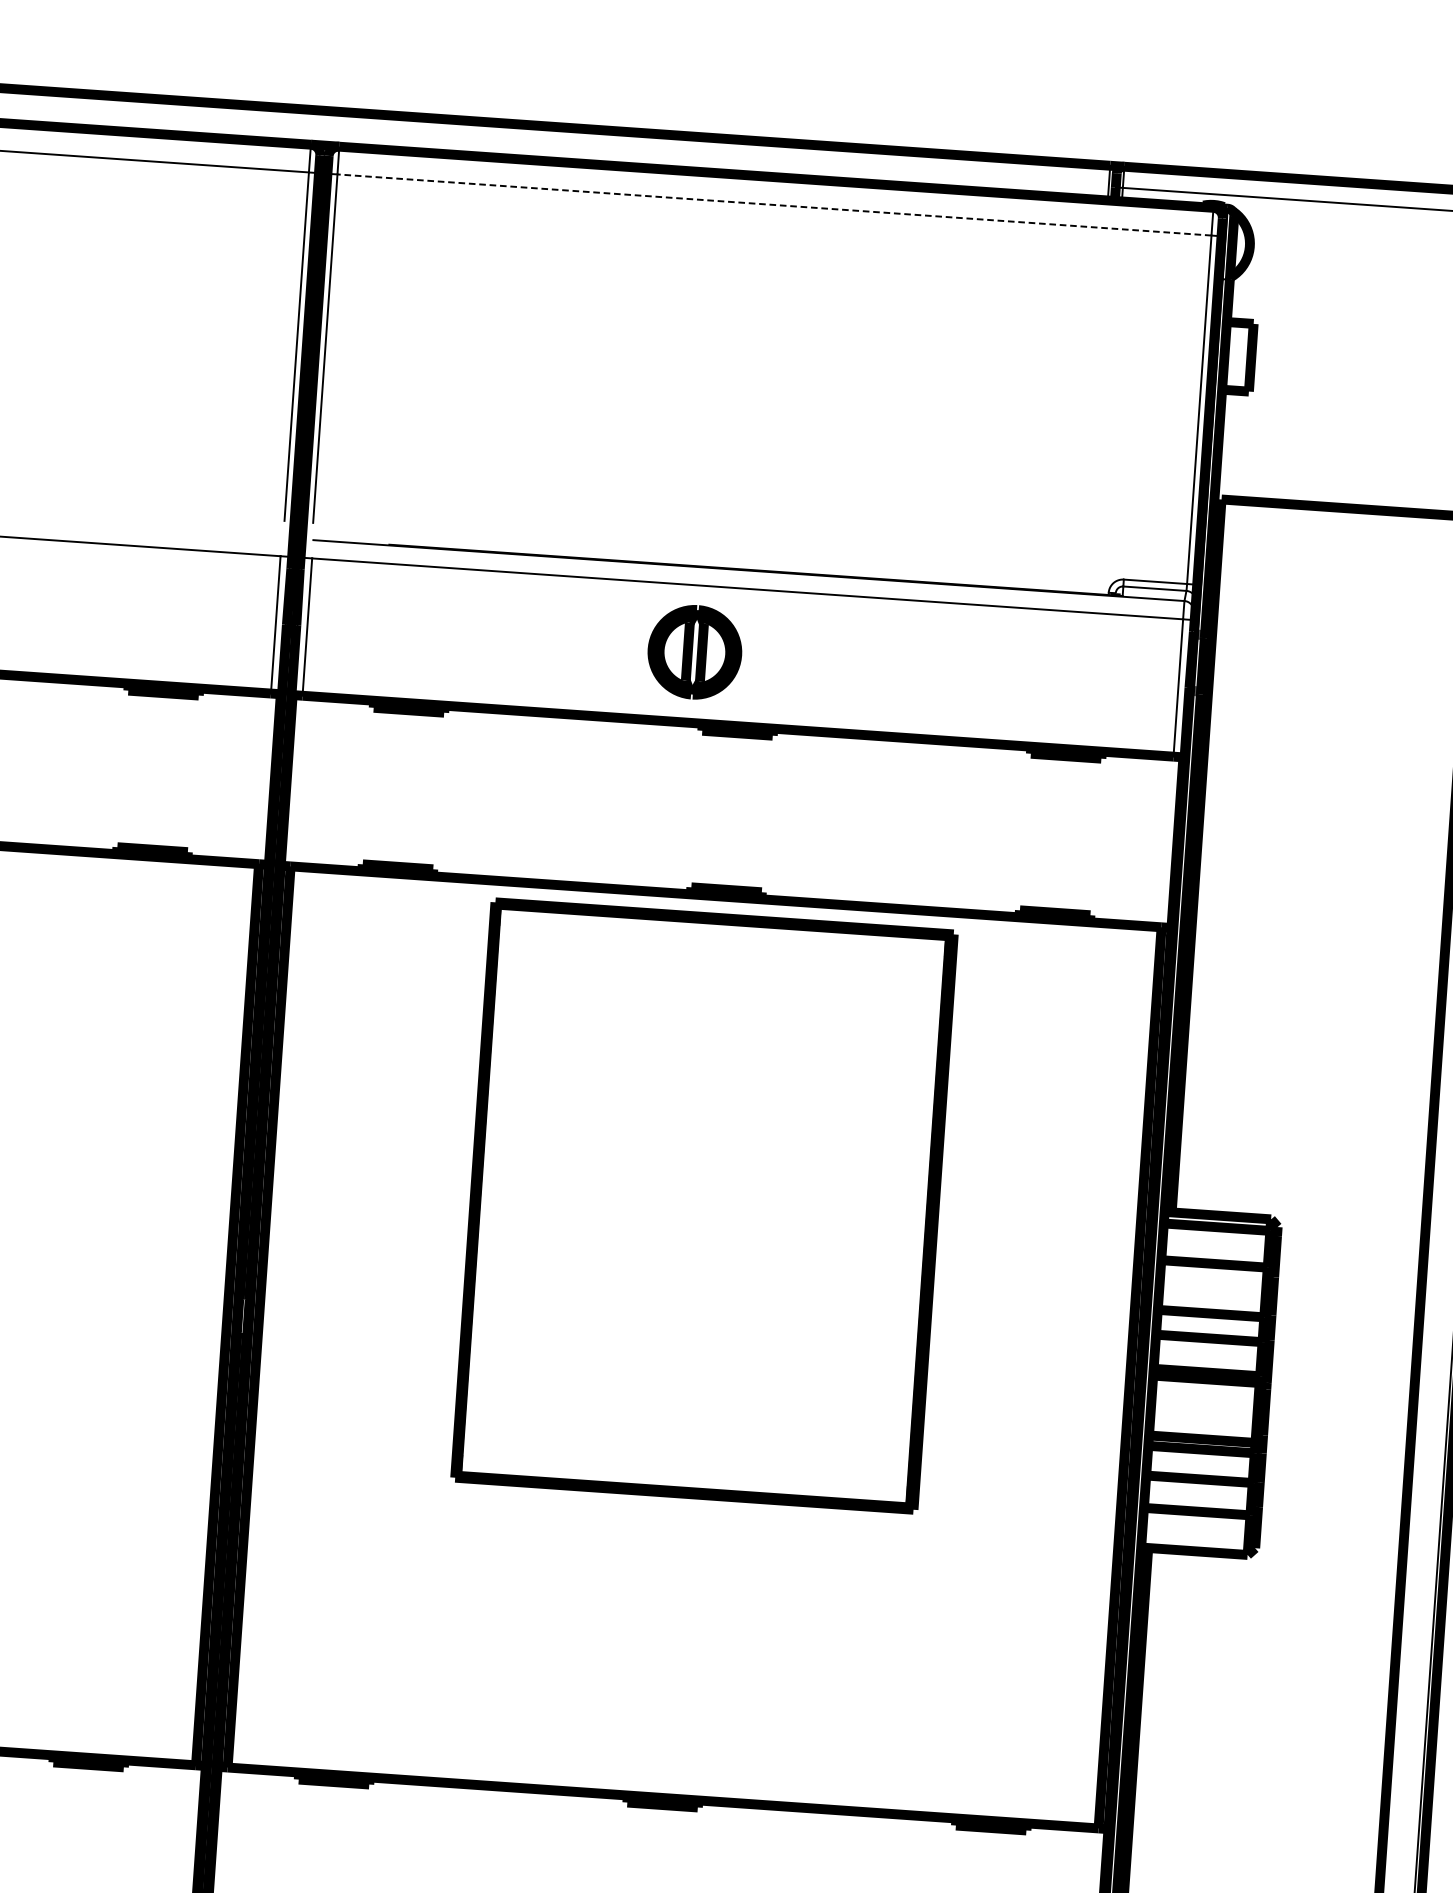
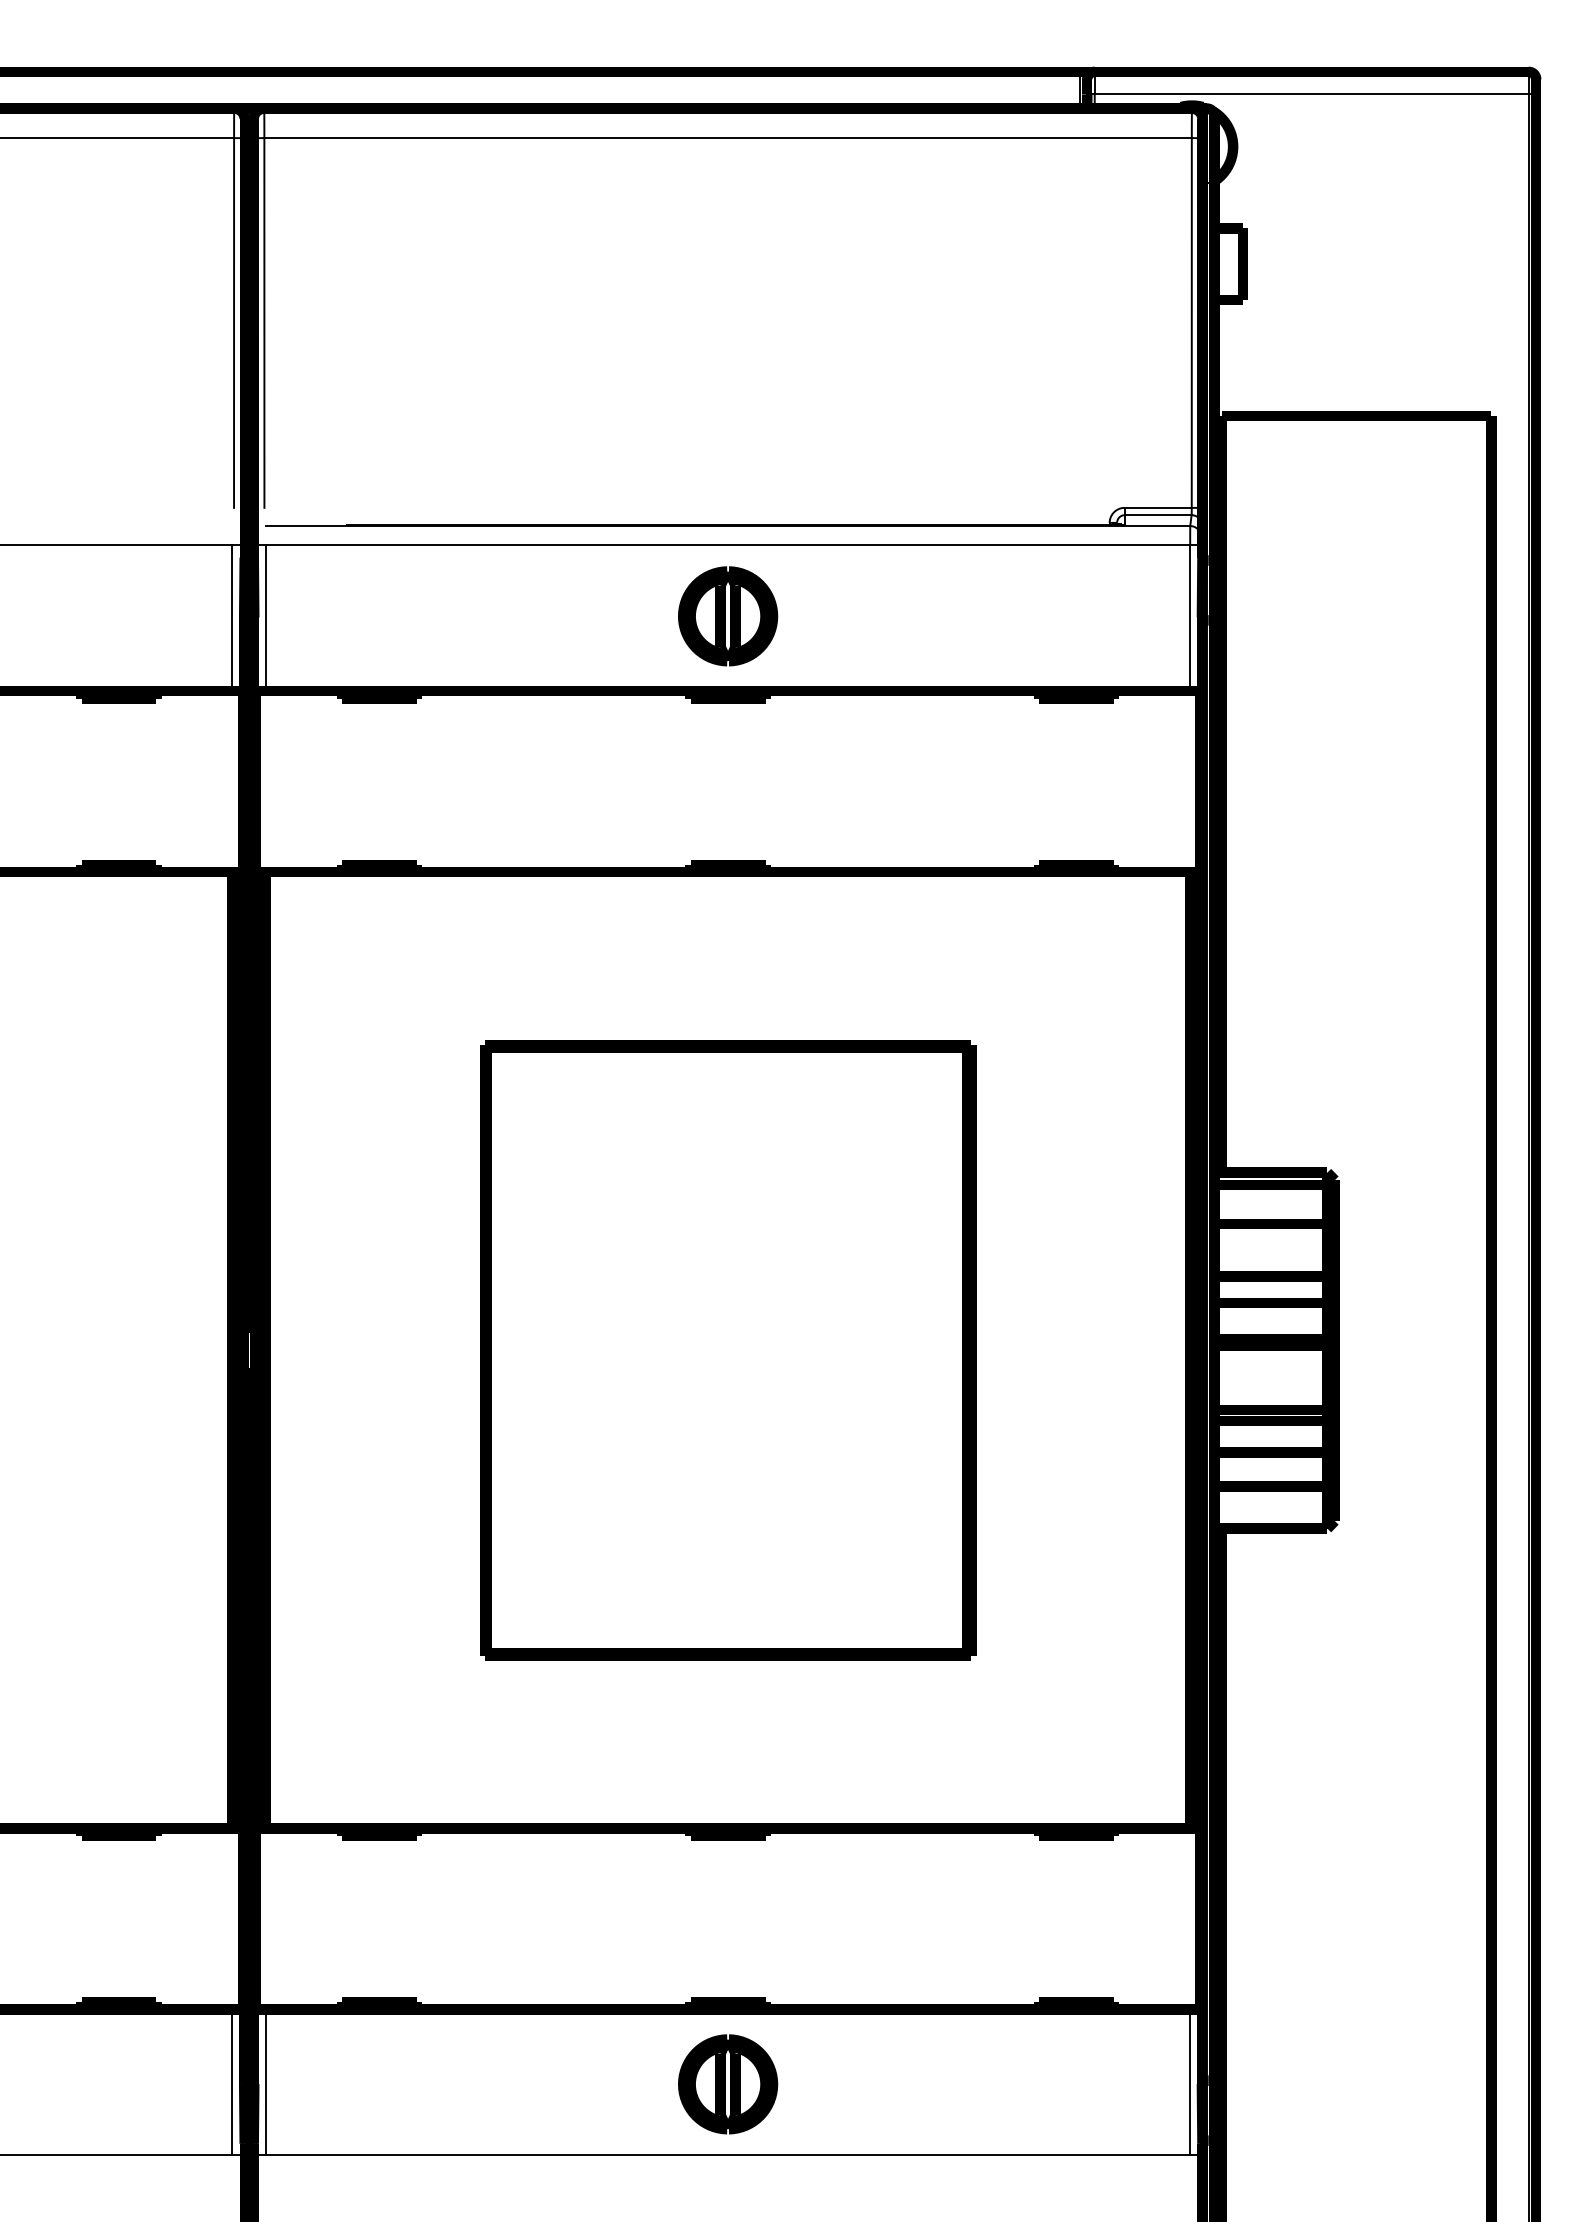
line: (774, 205) -> (728, 138), dashed -> solid
part: (695, 652) -> (728, 616), moved
part: (704, 1206) -> (728, 1350), moved

